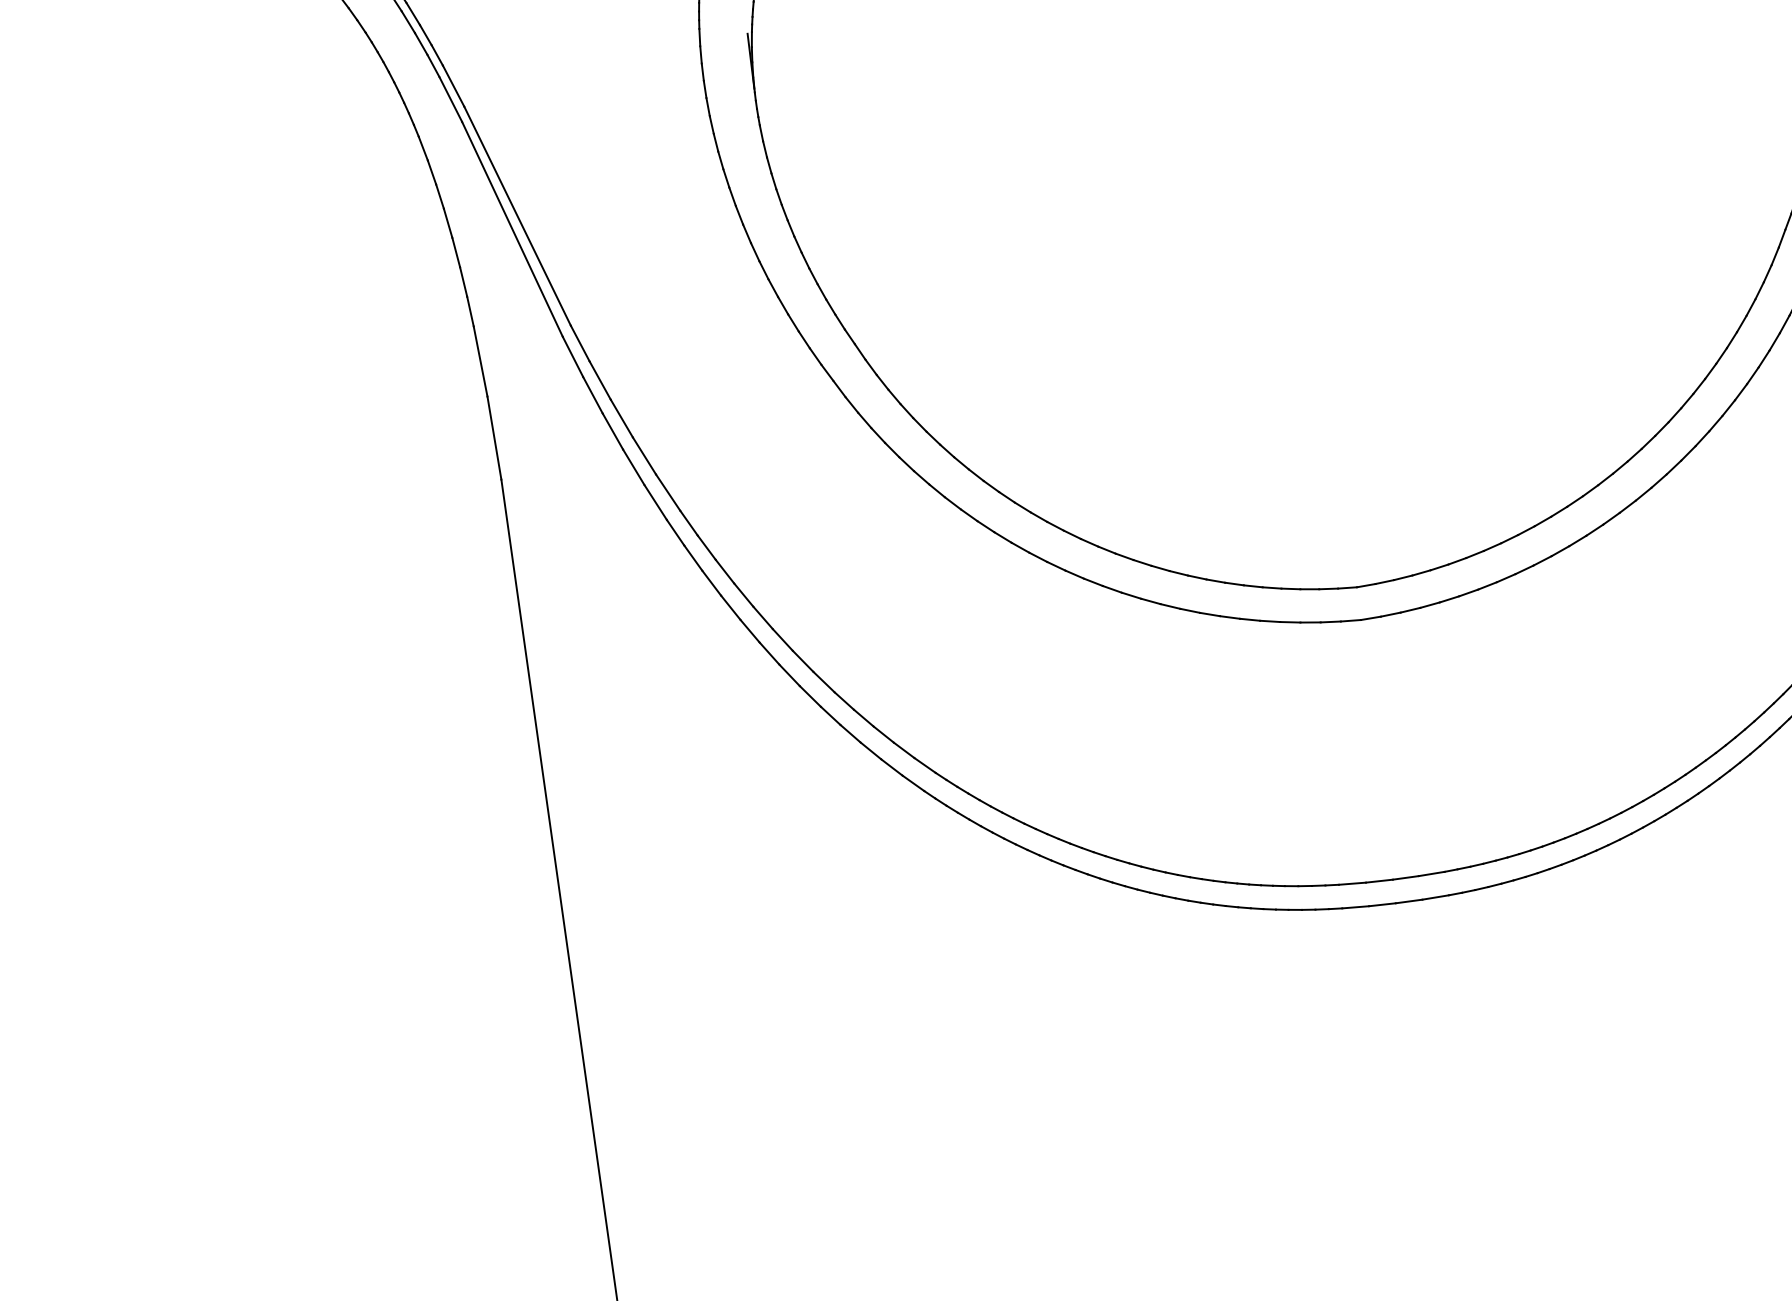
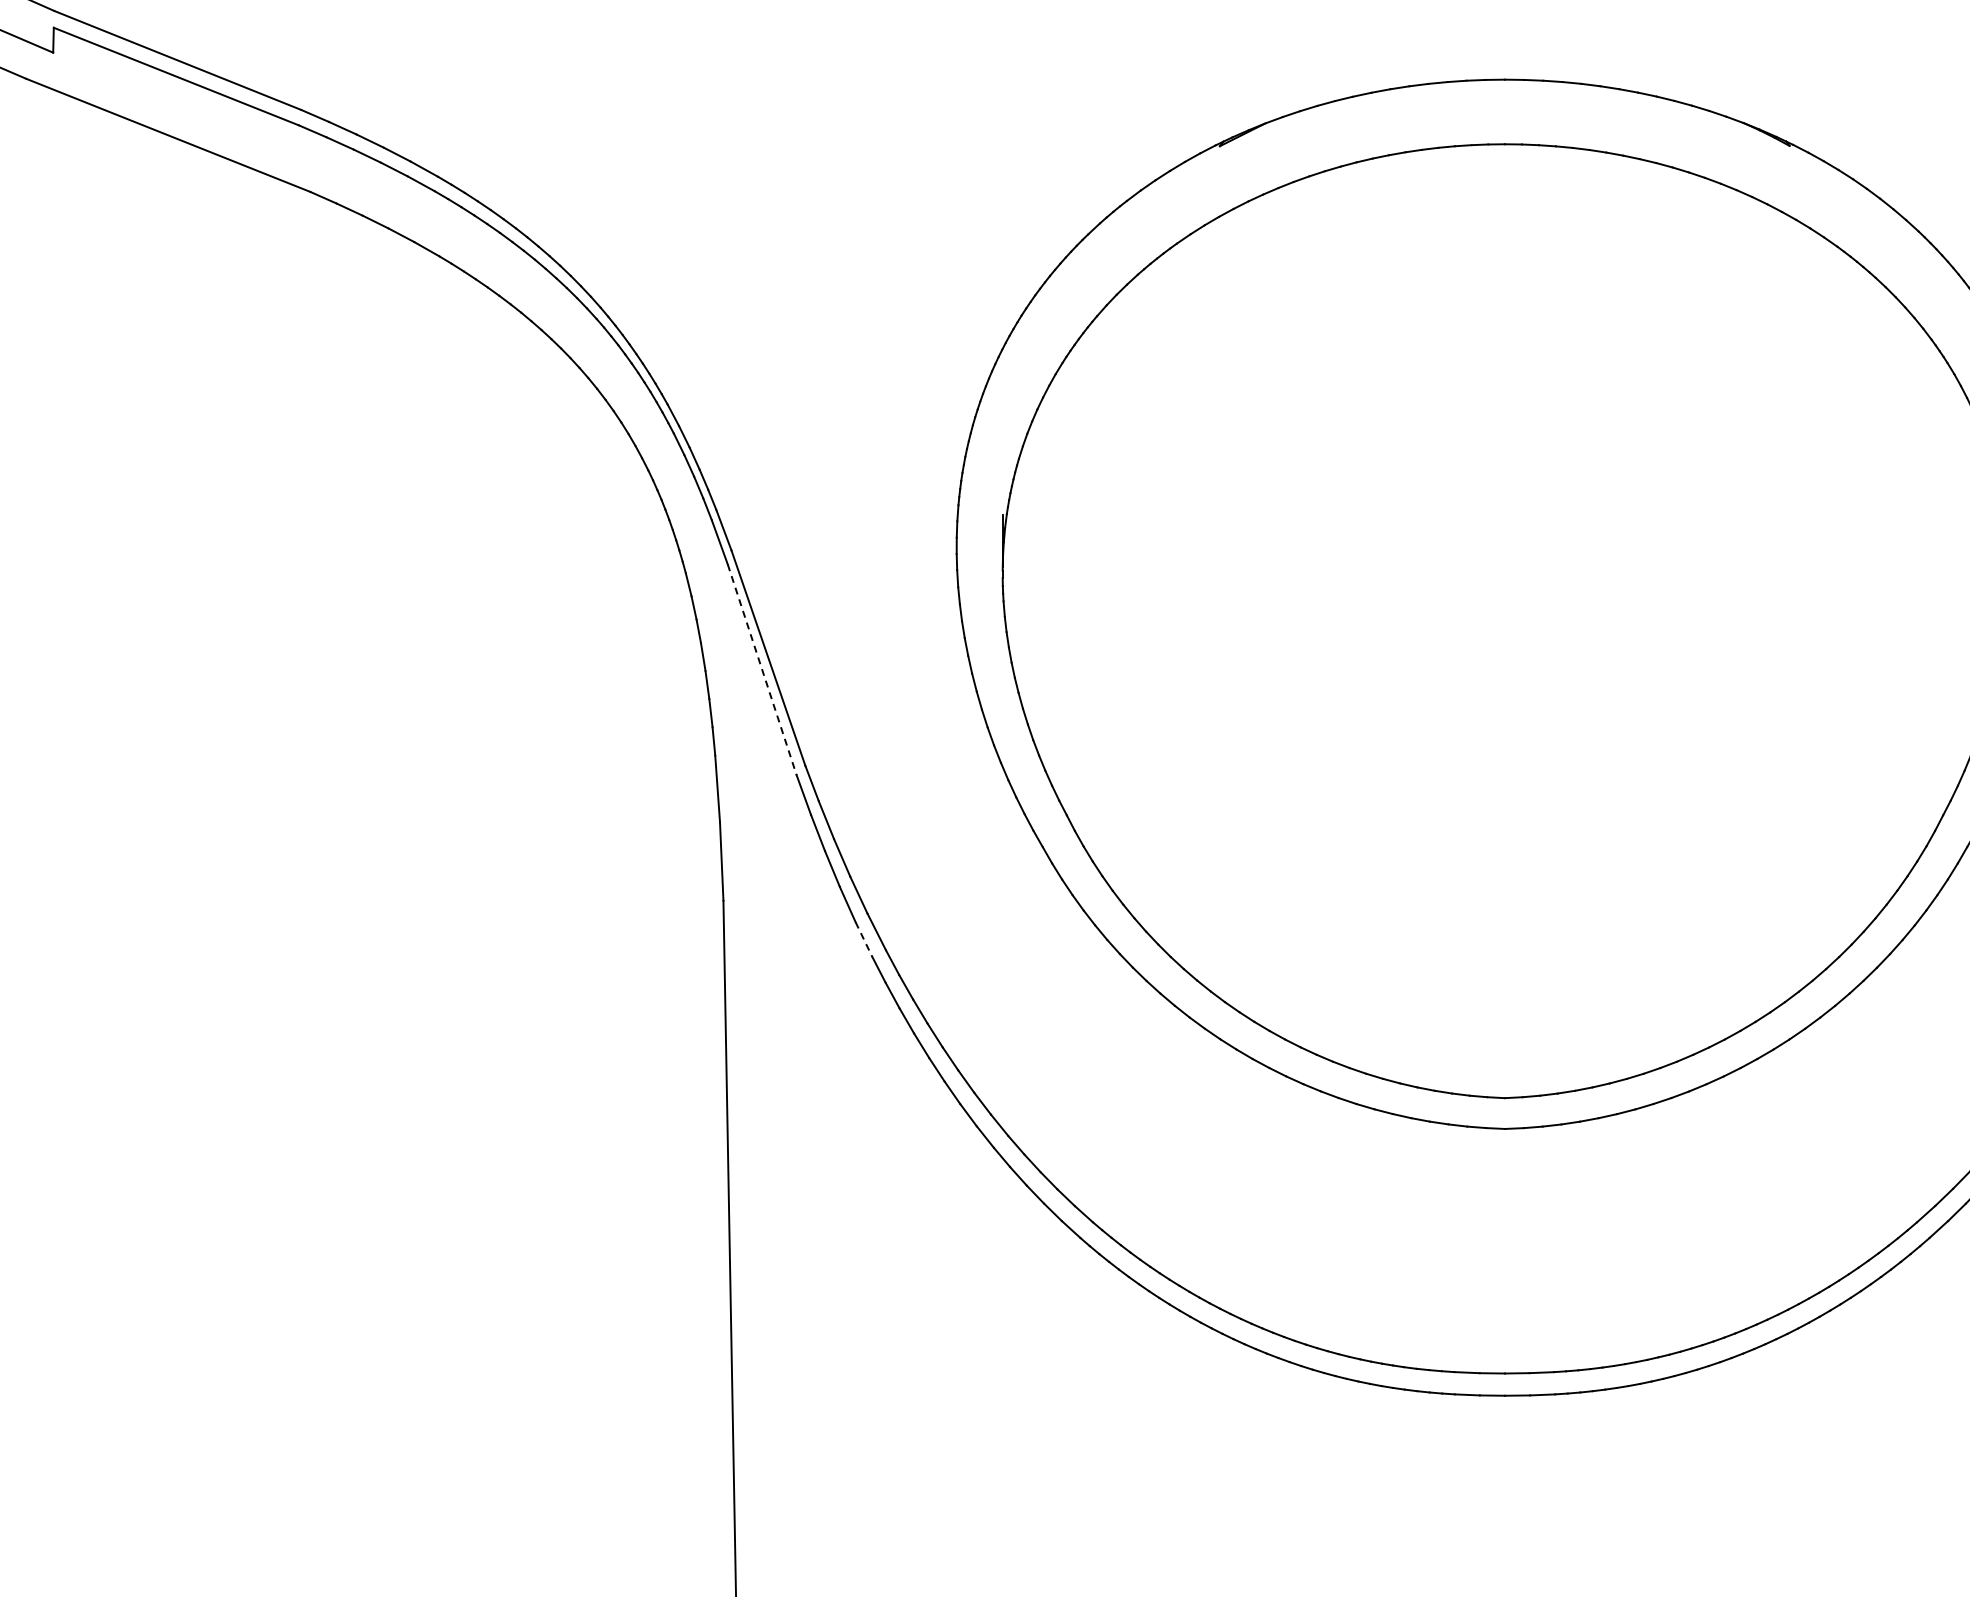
line: (512, 228) -> (762, 669), solid -> dashed
line: (656, 503) -> (864, 940), solid -> dashed

